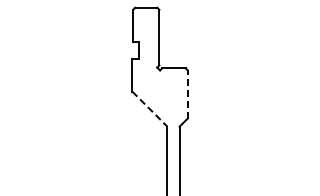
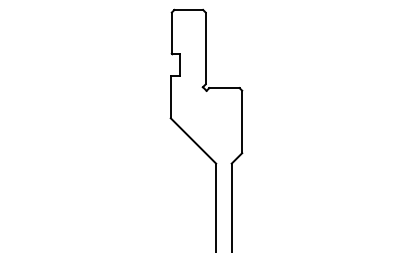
line: (187, 93) -> (242, 120), dashed -> solid
line: (149, 109) -> (192, 141), dashed -> solid

